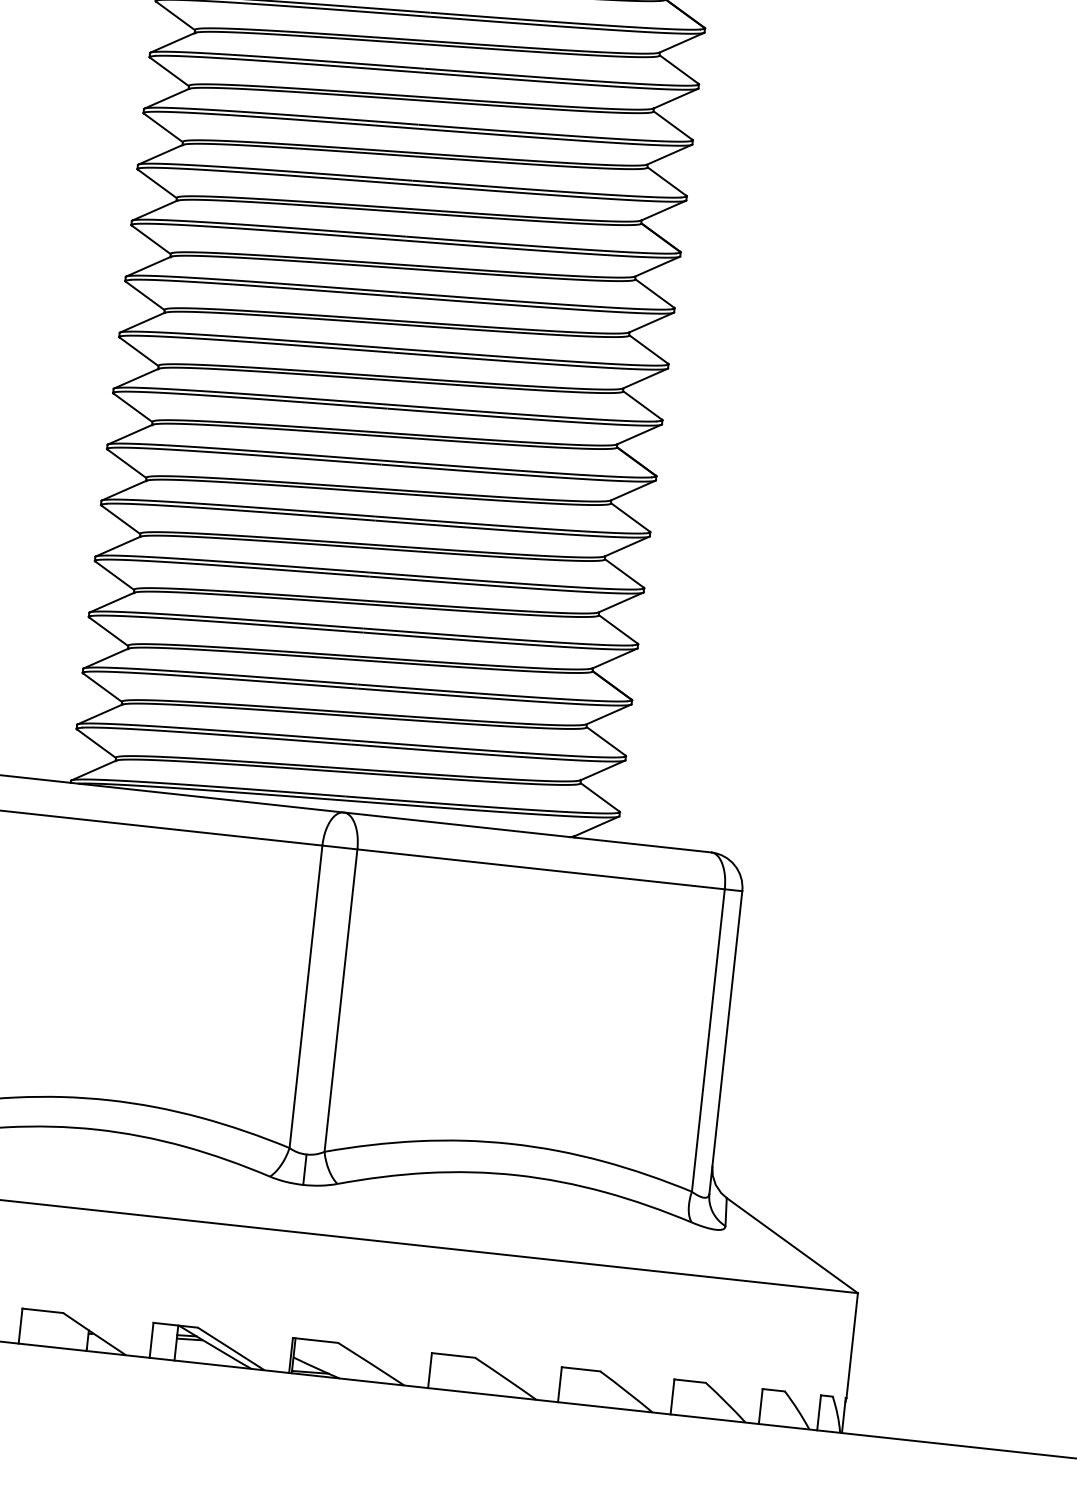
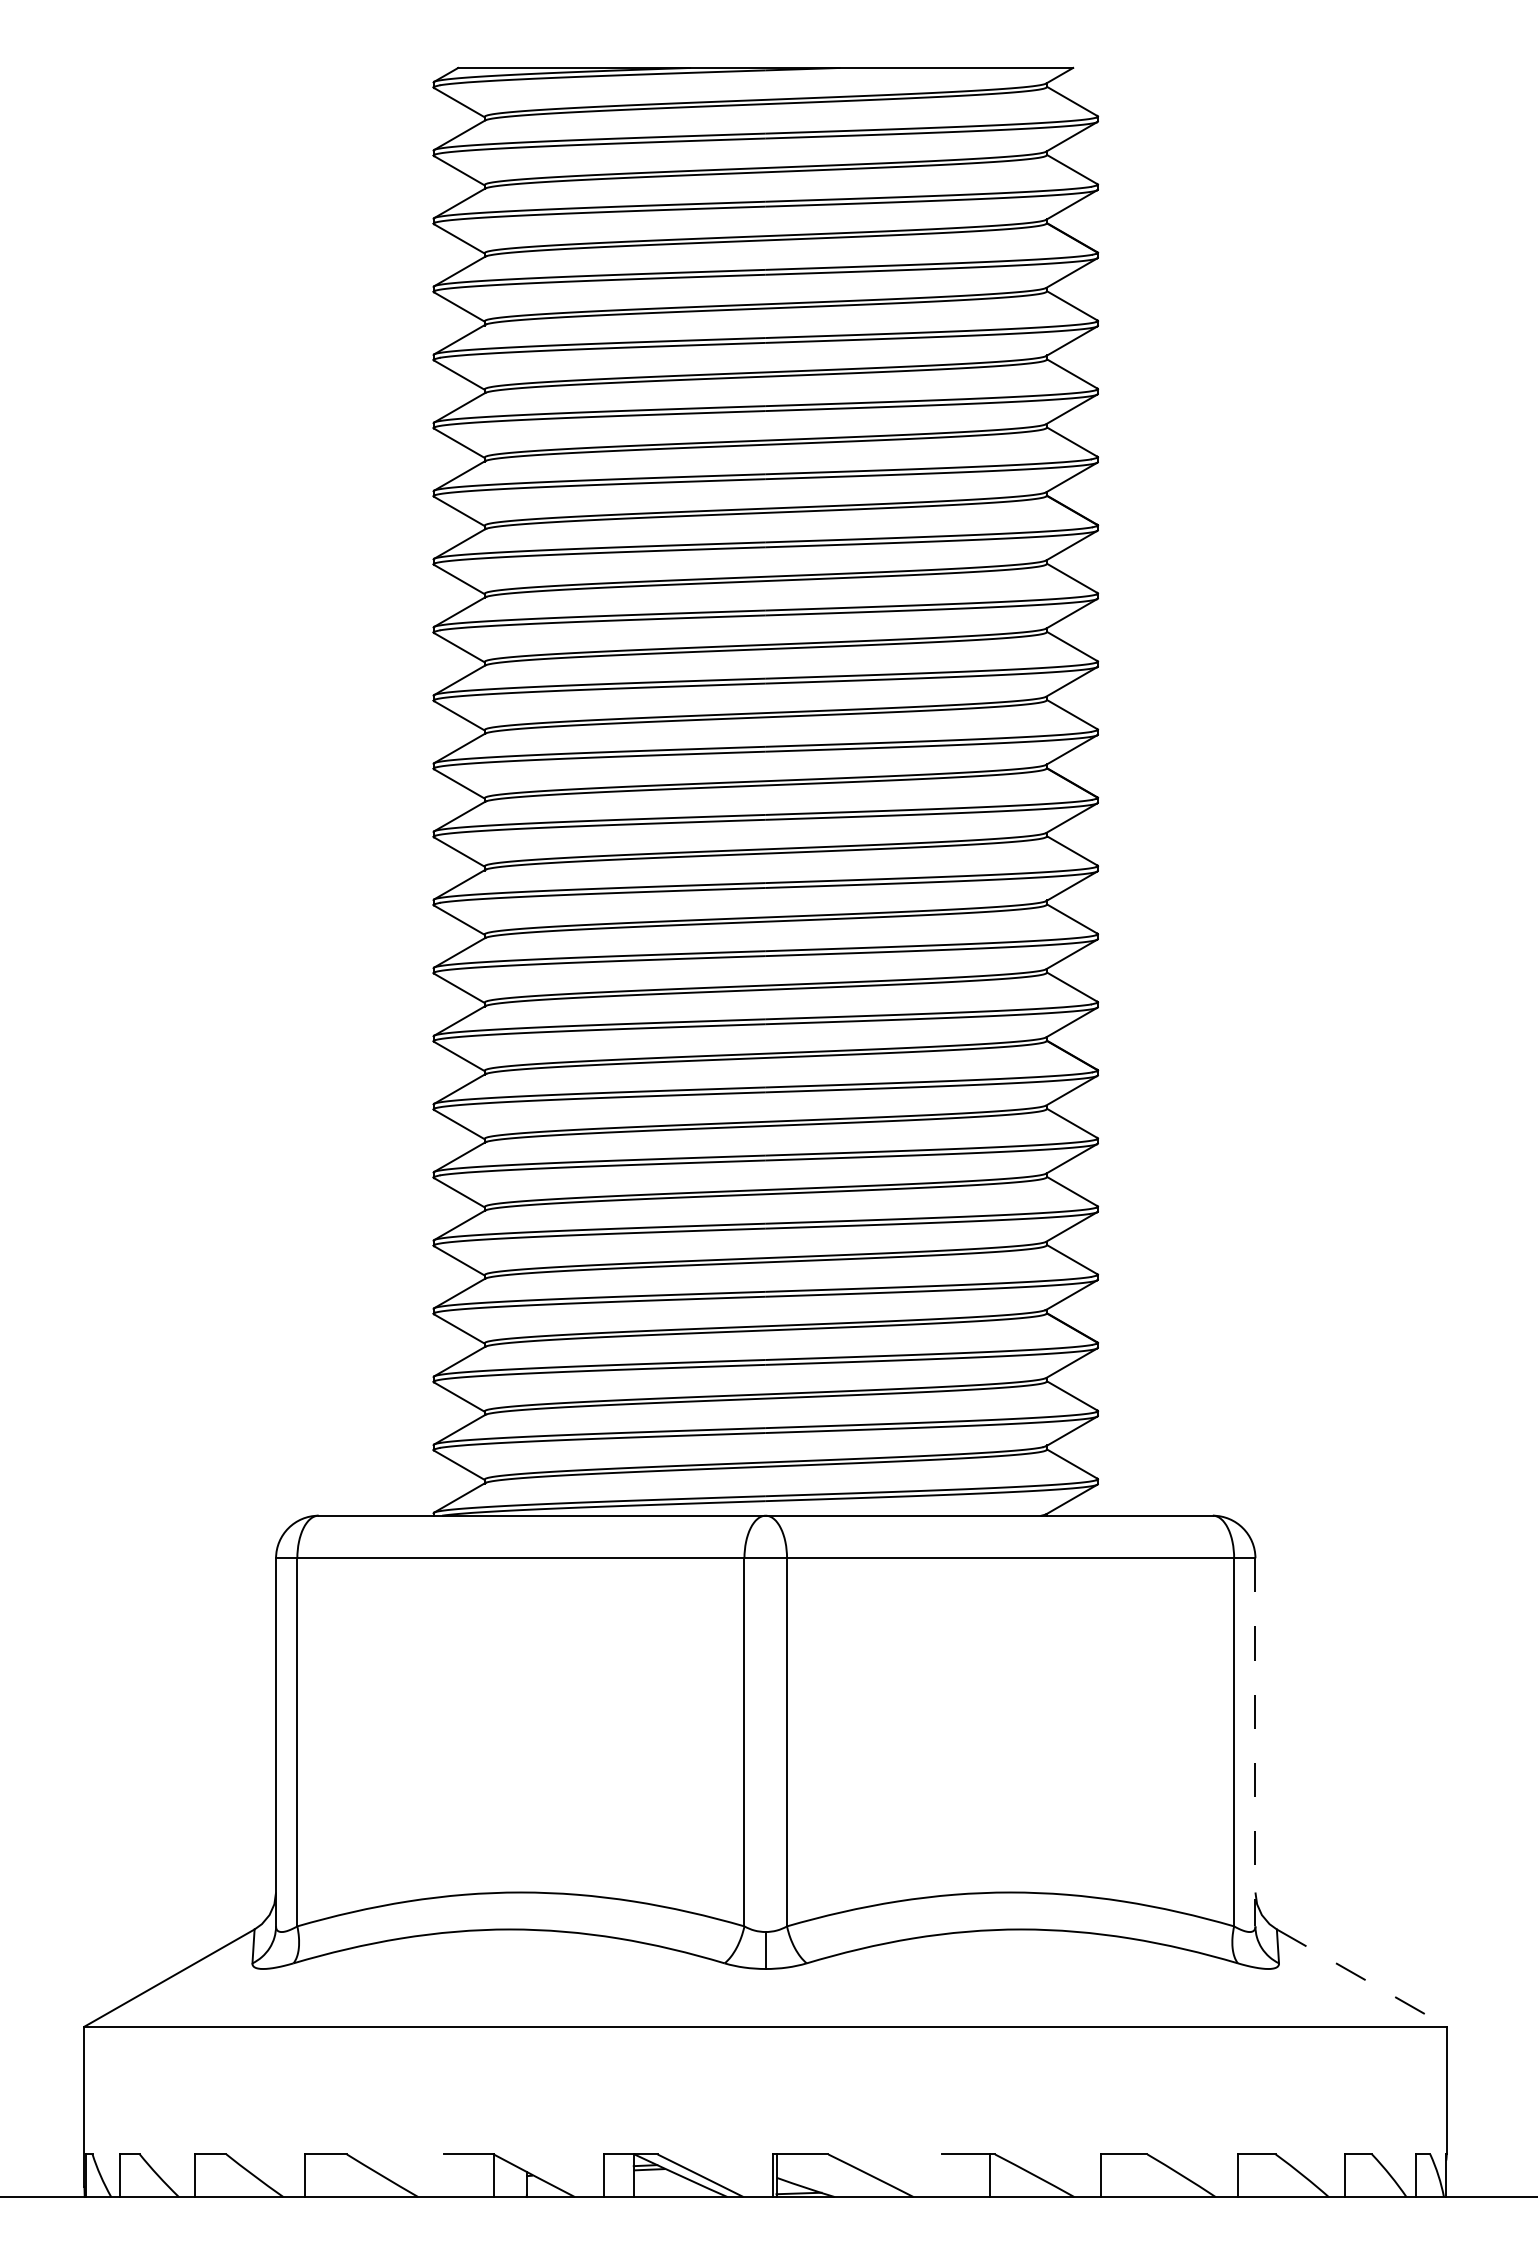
line: (725, 1042) -> (1255, 1742), solid -> dashed
line: (792, 1246) -> (1362, 1978), solid -> dashed
line: (20, 1325) -> (494, 2175), moved
line: (430, 1370) -> (990, 2175), moved

